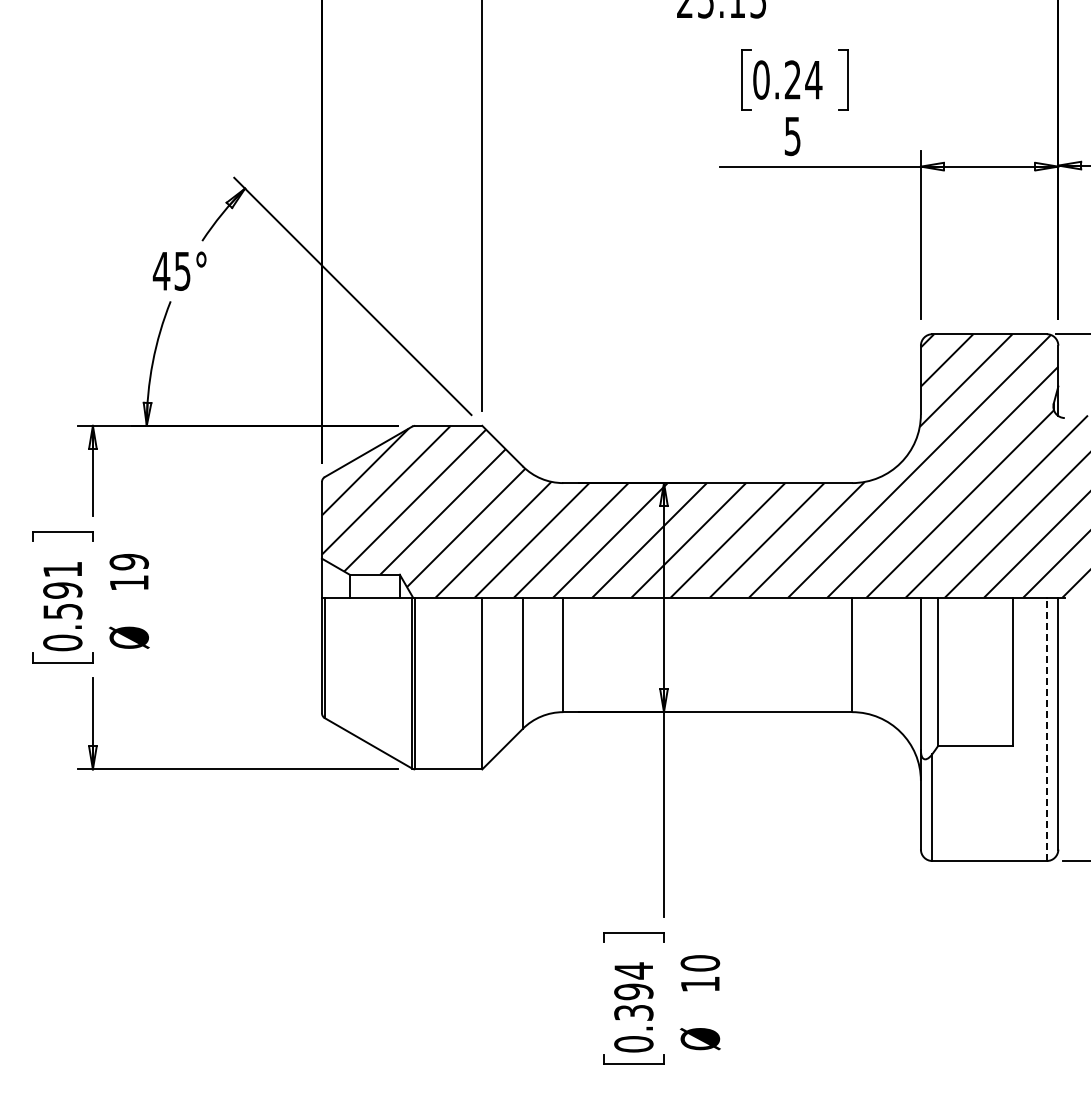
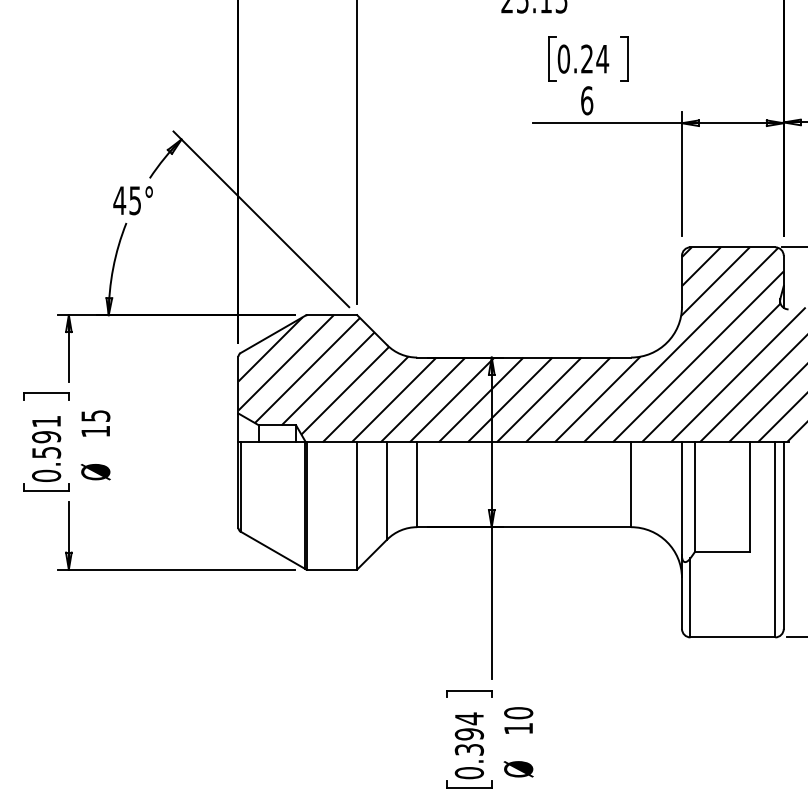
text: (792, 136) -> (586, 100), 5 -> 6
text: (128, 562) -> (95, 416), 19 -> 15
line: (1046, 729) -> (774, 540), dashed -> solid

